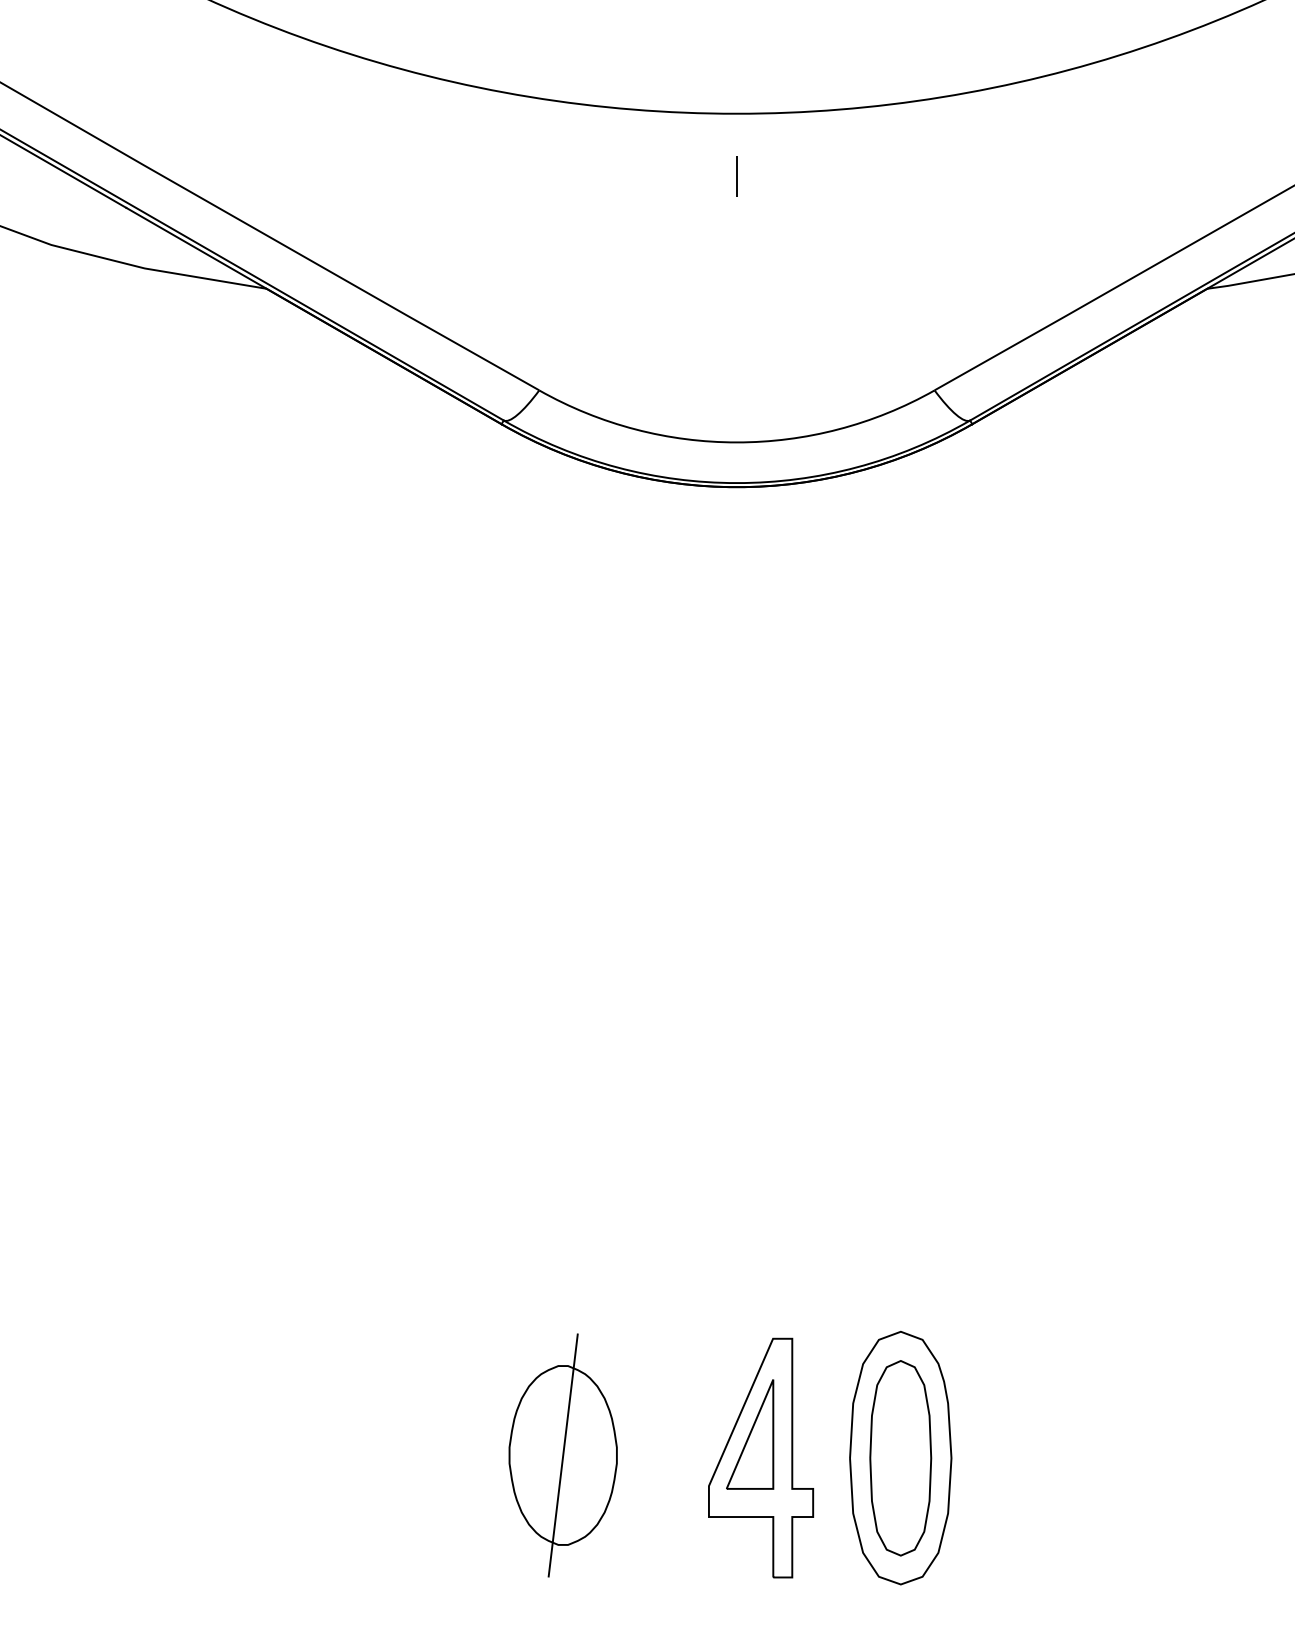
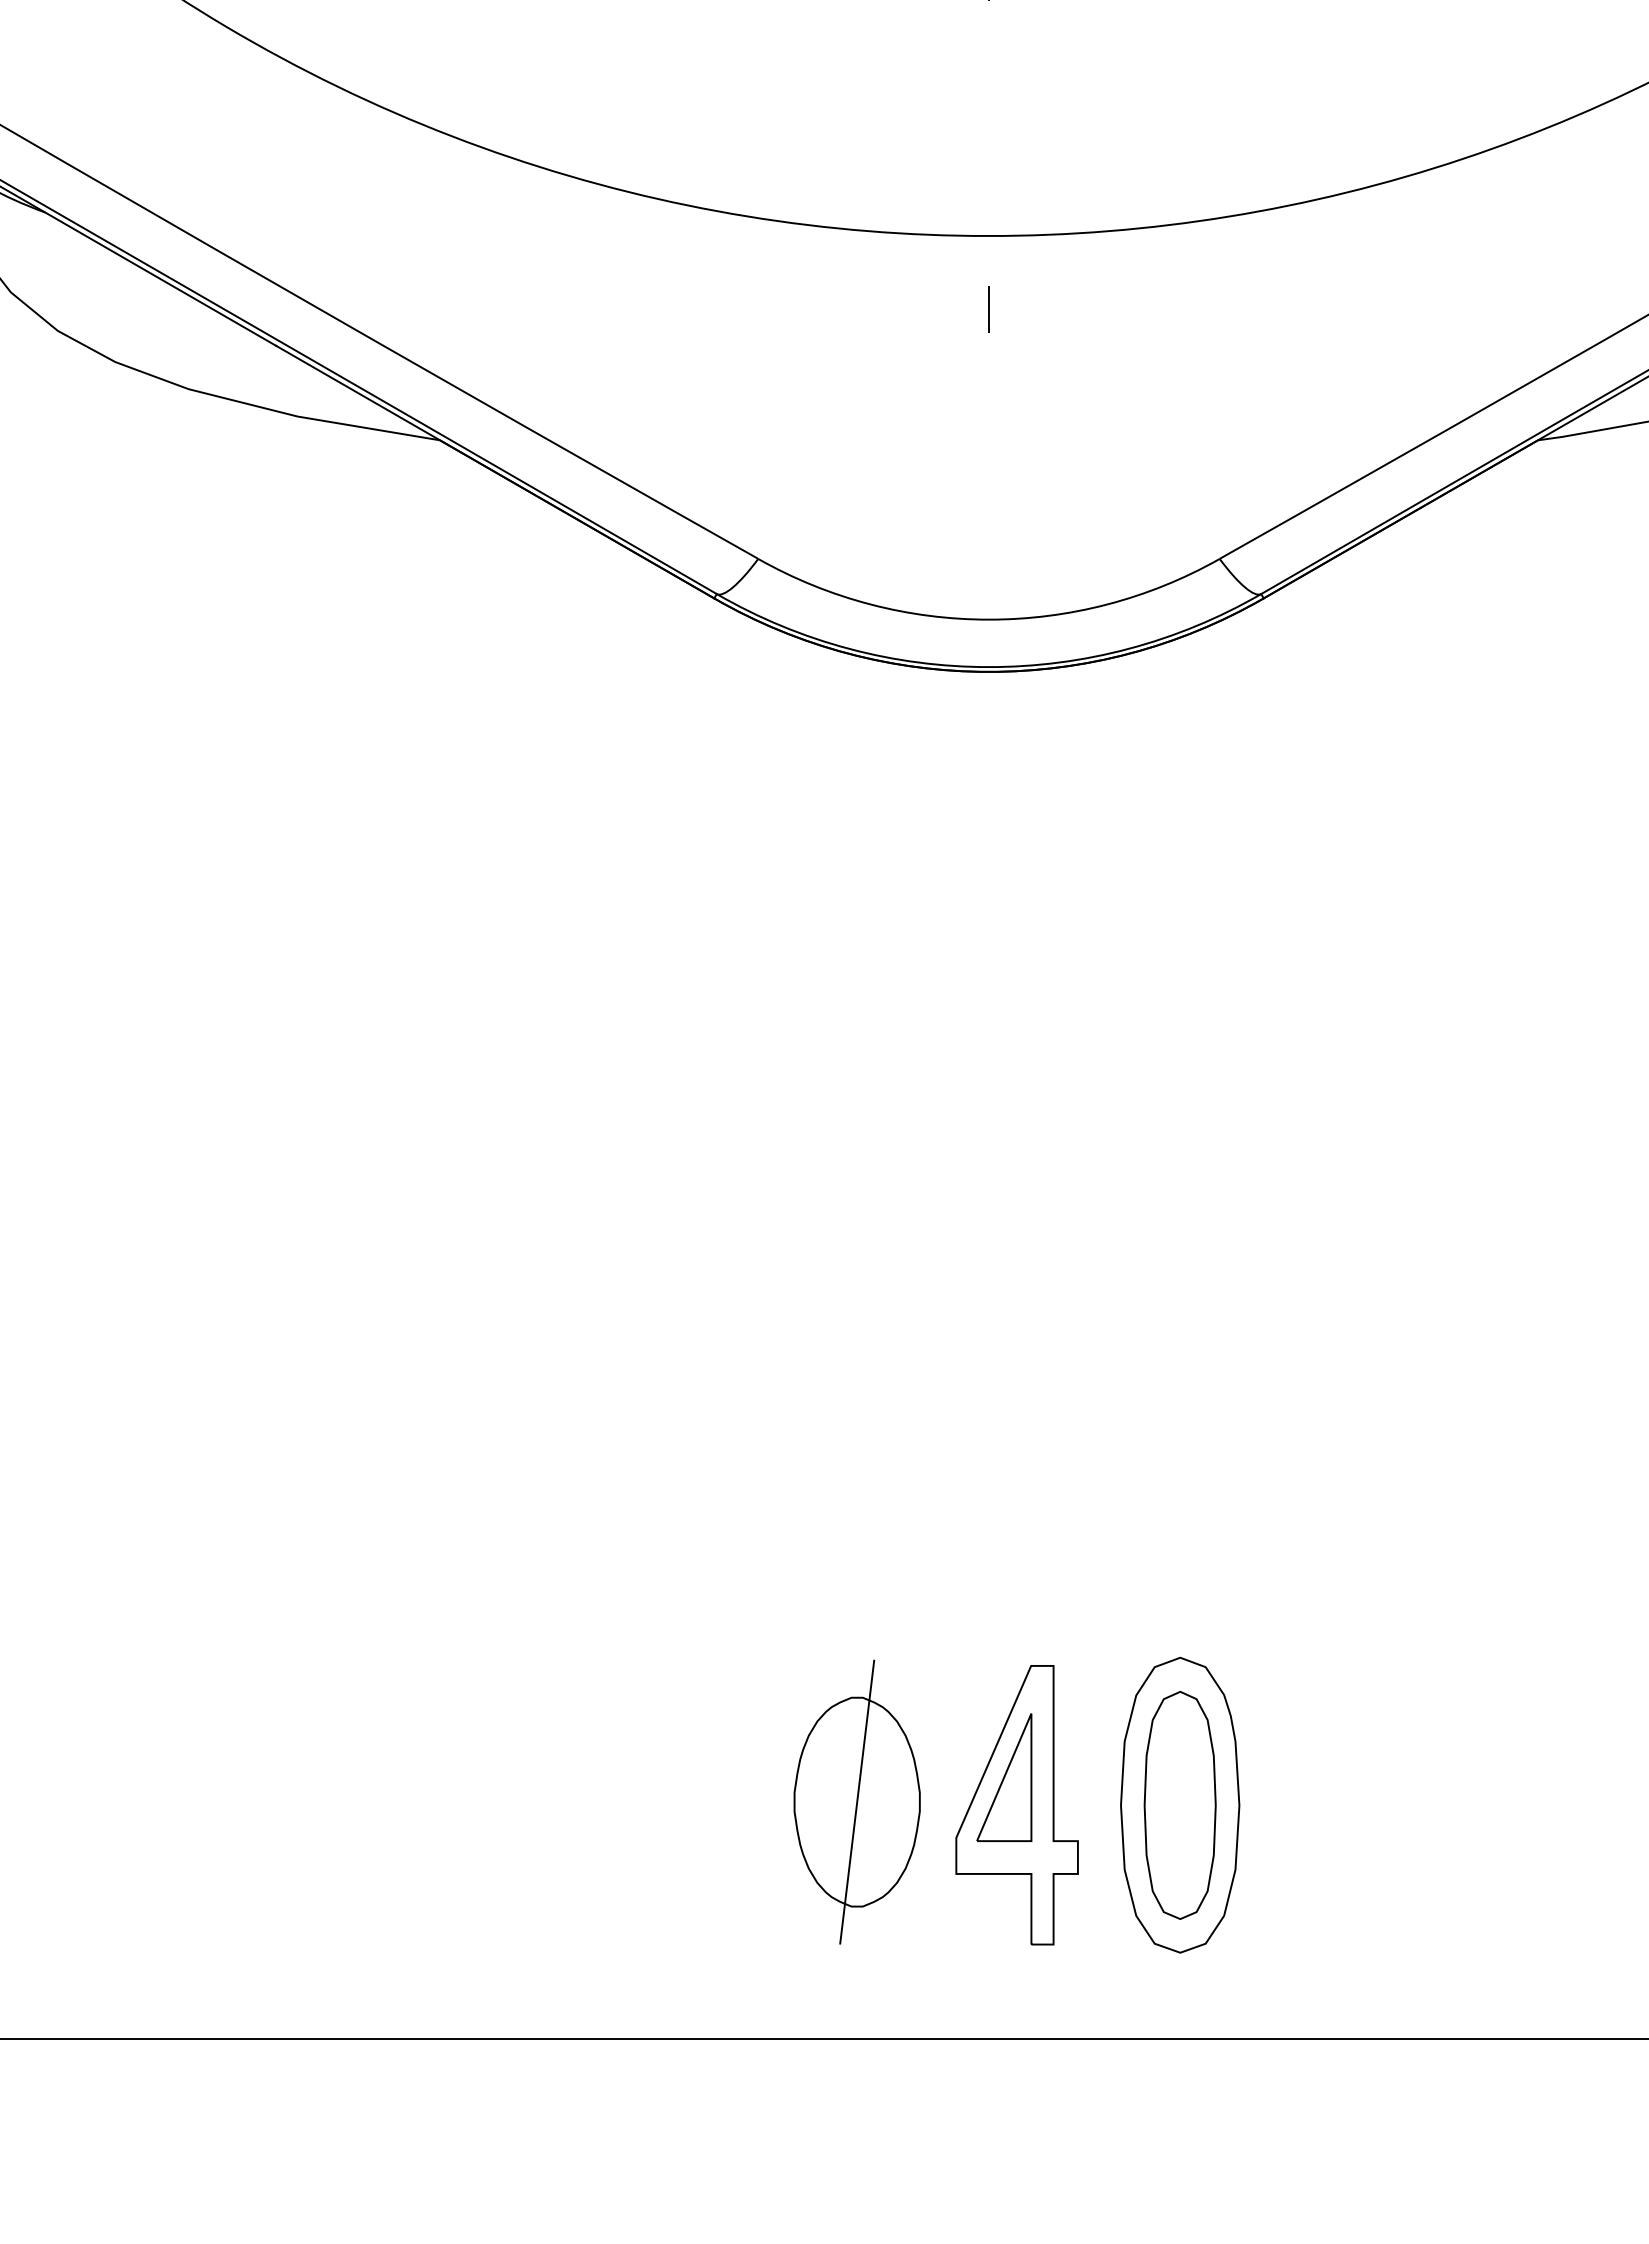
part: (562, 1454) -> (856, 1801), moved

